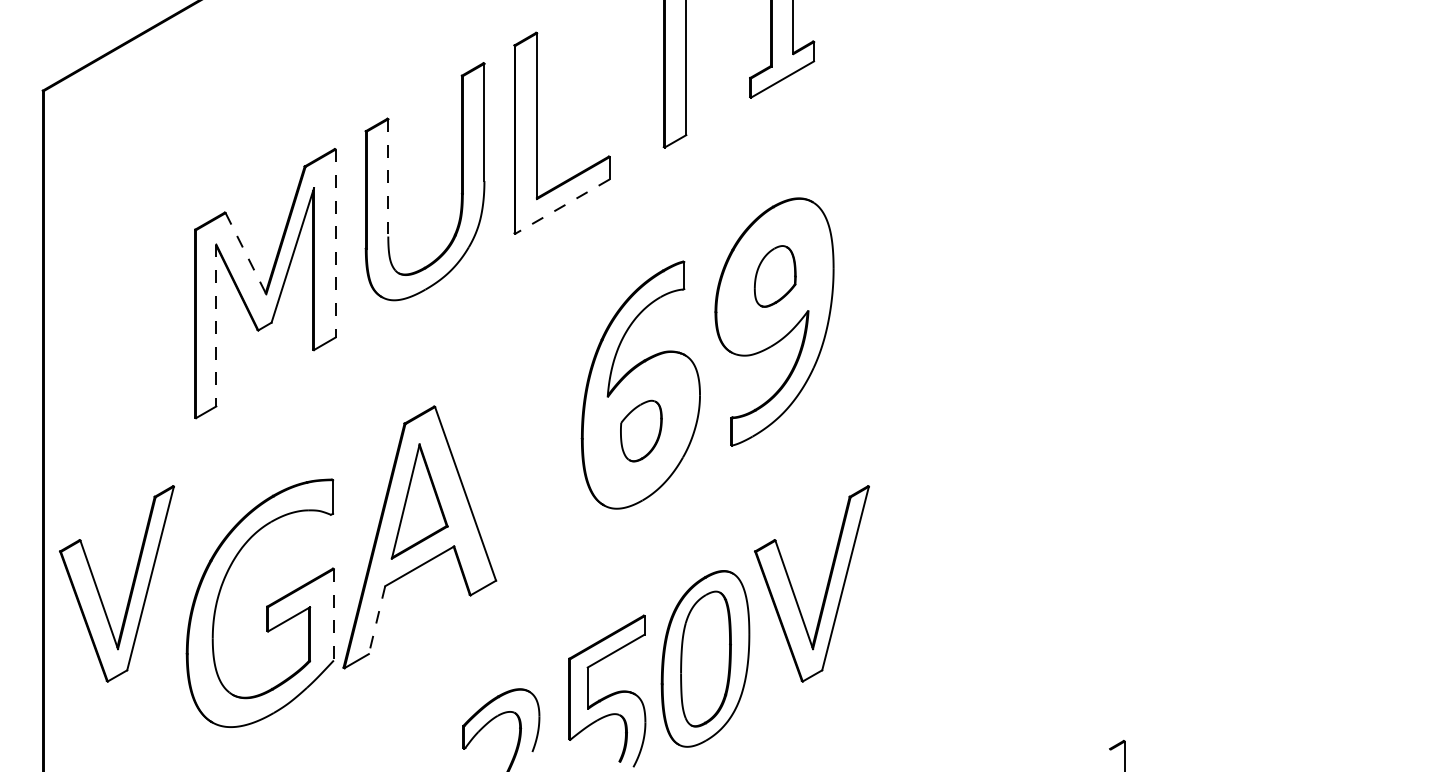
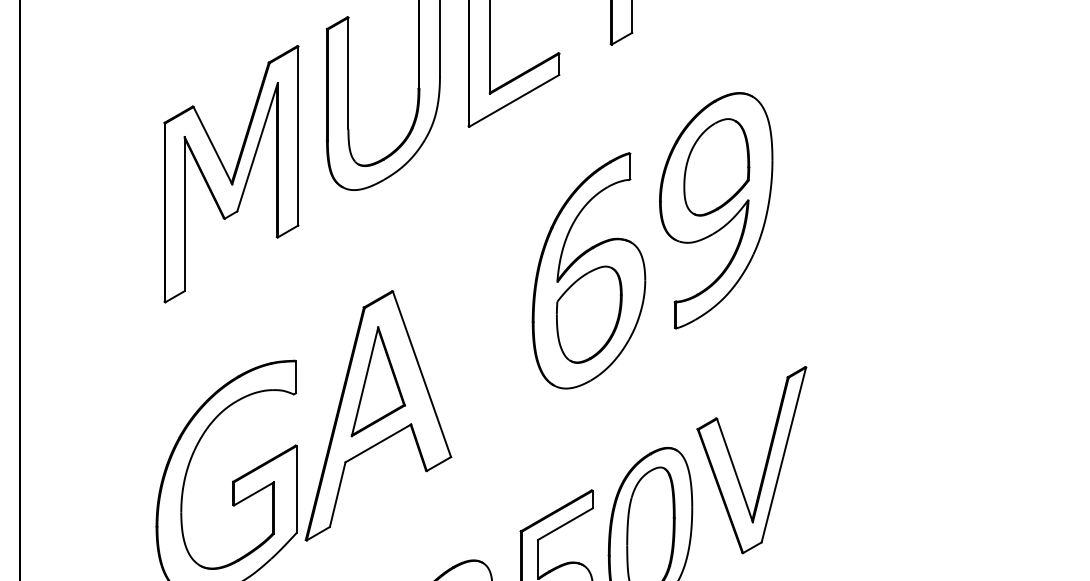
line: (388, 177) -> (348, 73), dashed -> solid
line: (562, 206) -> (514, 100), dashed -> solid
line: (335, 243) -> (298, 136), dashed -> solid
line: (246, 254) -> (213, 146), dashed -> solid
part: (775, 276) -> (717, 167), size x1.67
line: (216, 325) -> (184, 214), dashed -> solid
part: (641, 430) -> (589, 314), size x1.67
part: (131, 585) -> (103, 461), removed
line: (333, 614) -> (296, 489), dashed -> solid
line: (377, 620) -> (338, 494), dashed -> solid

